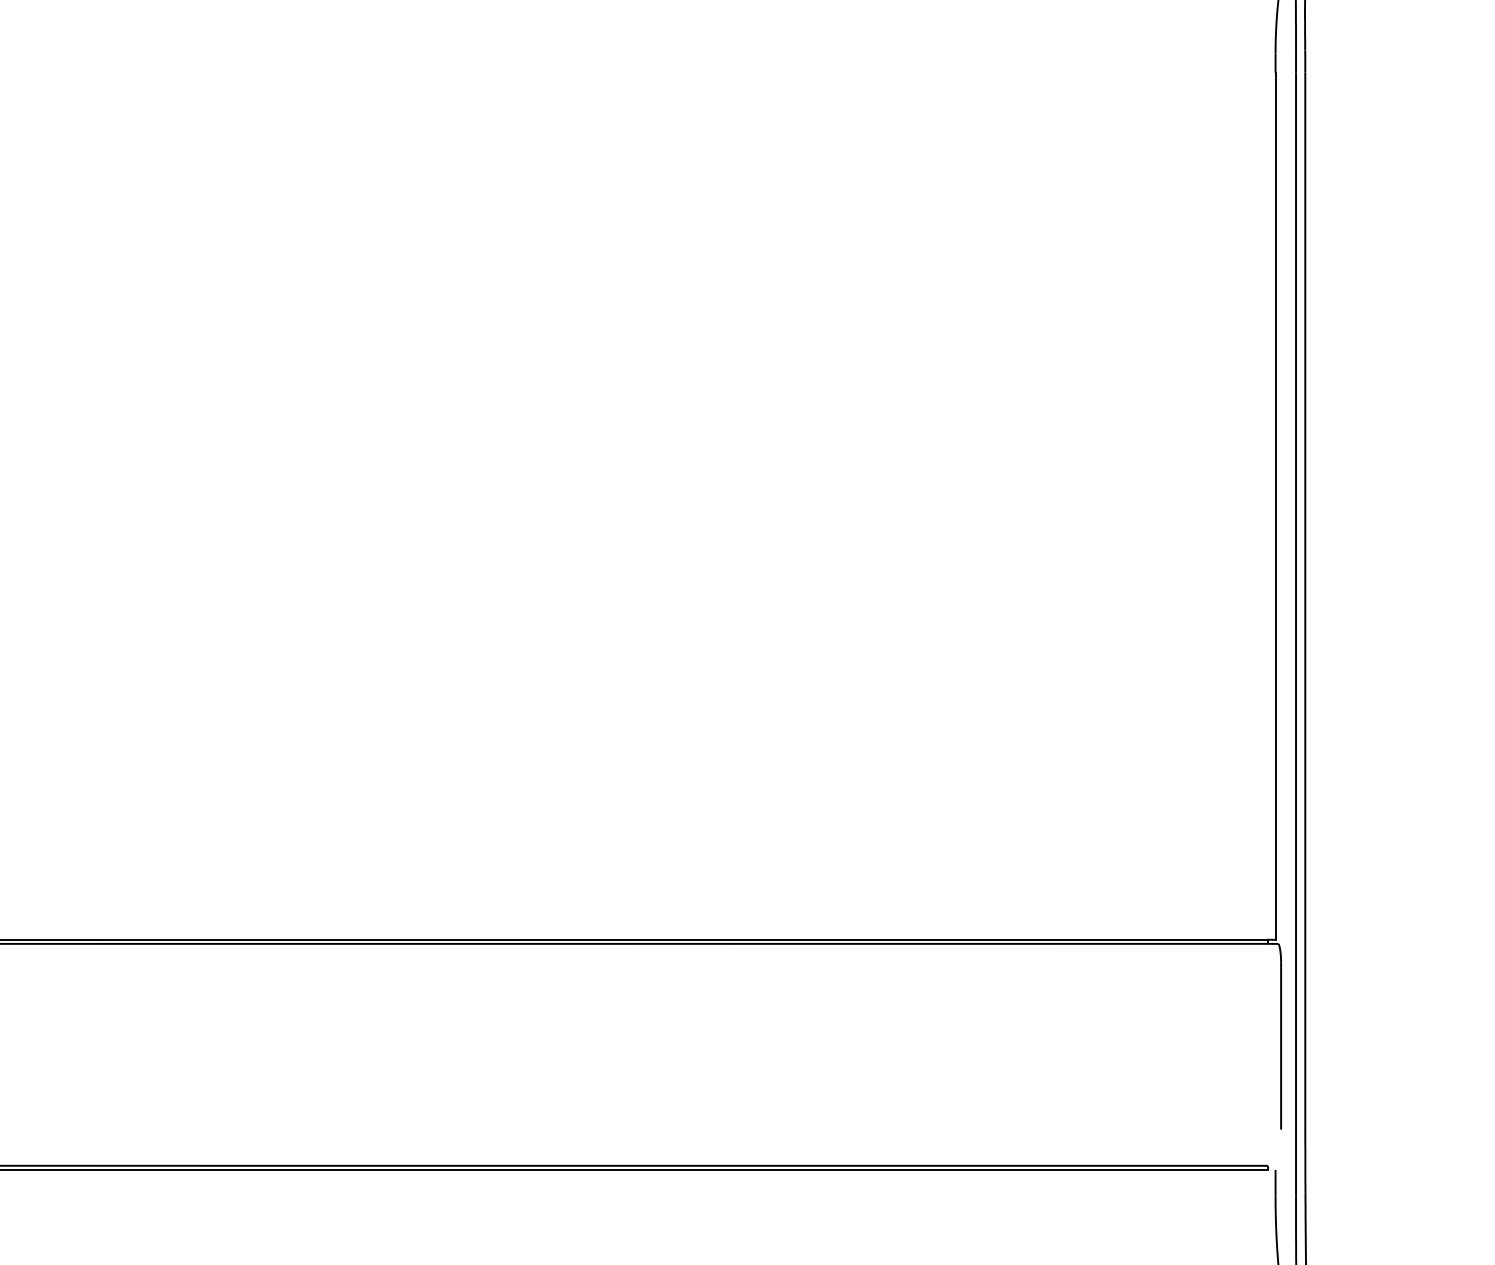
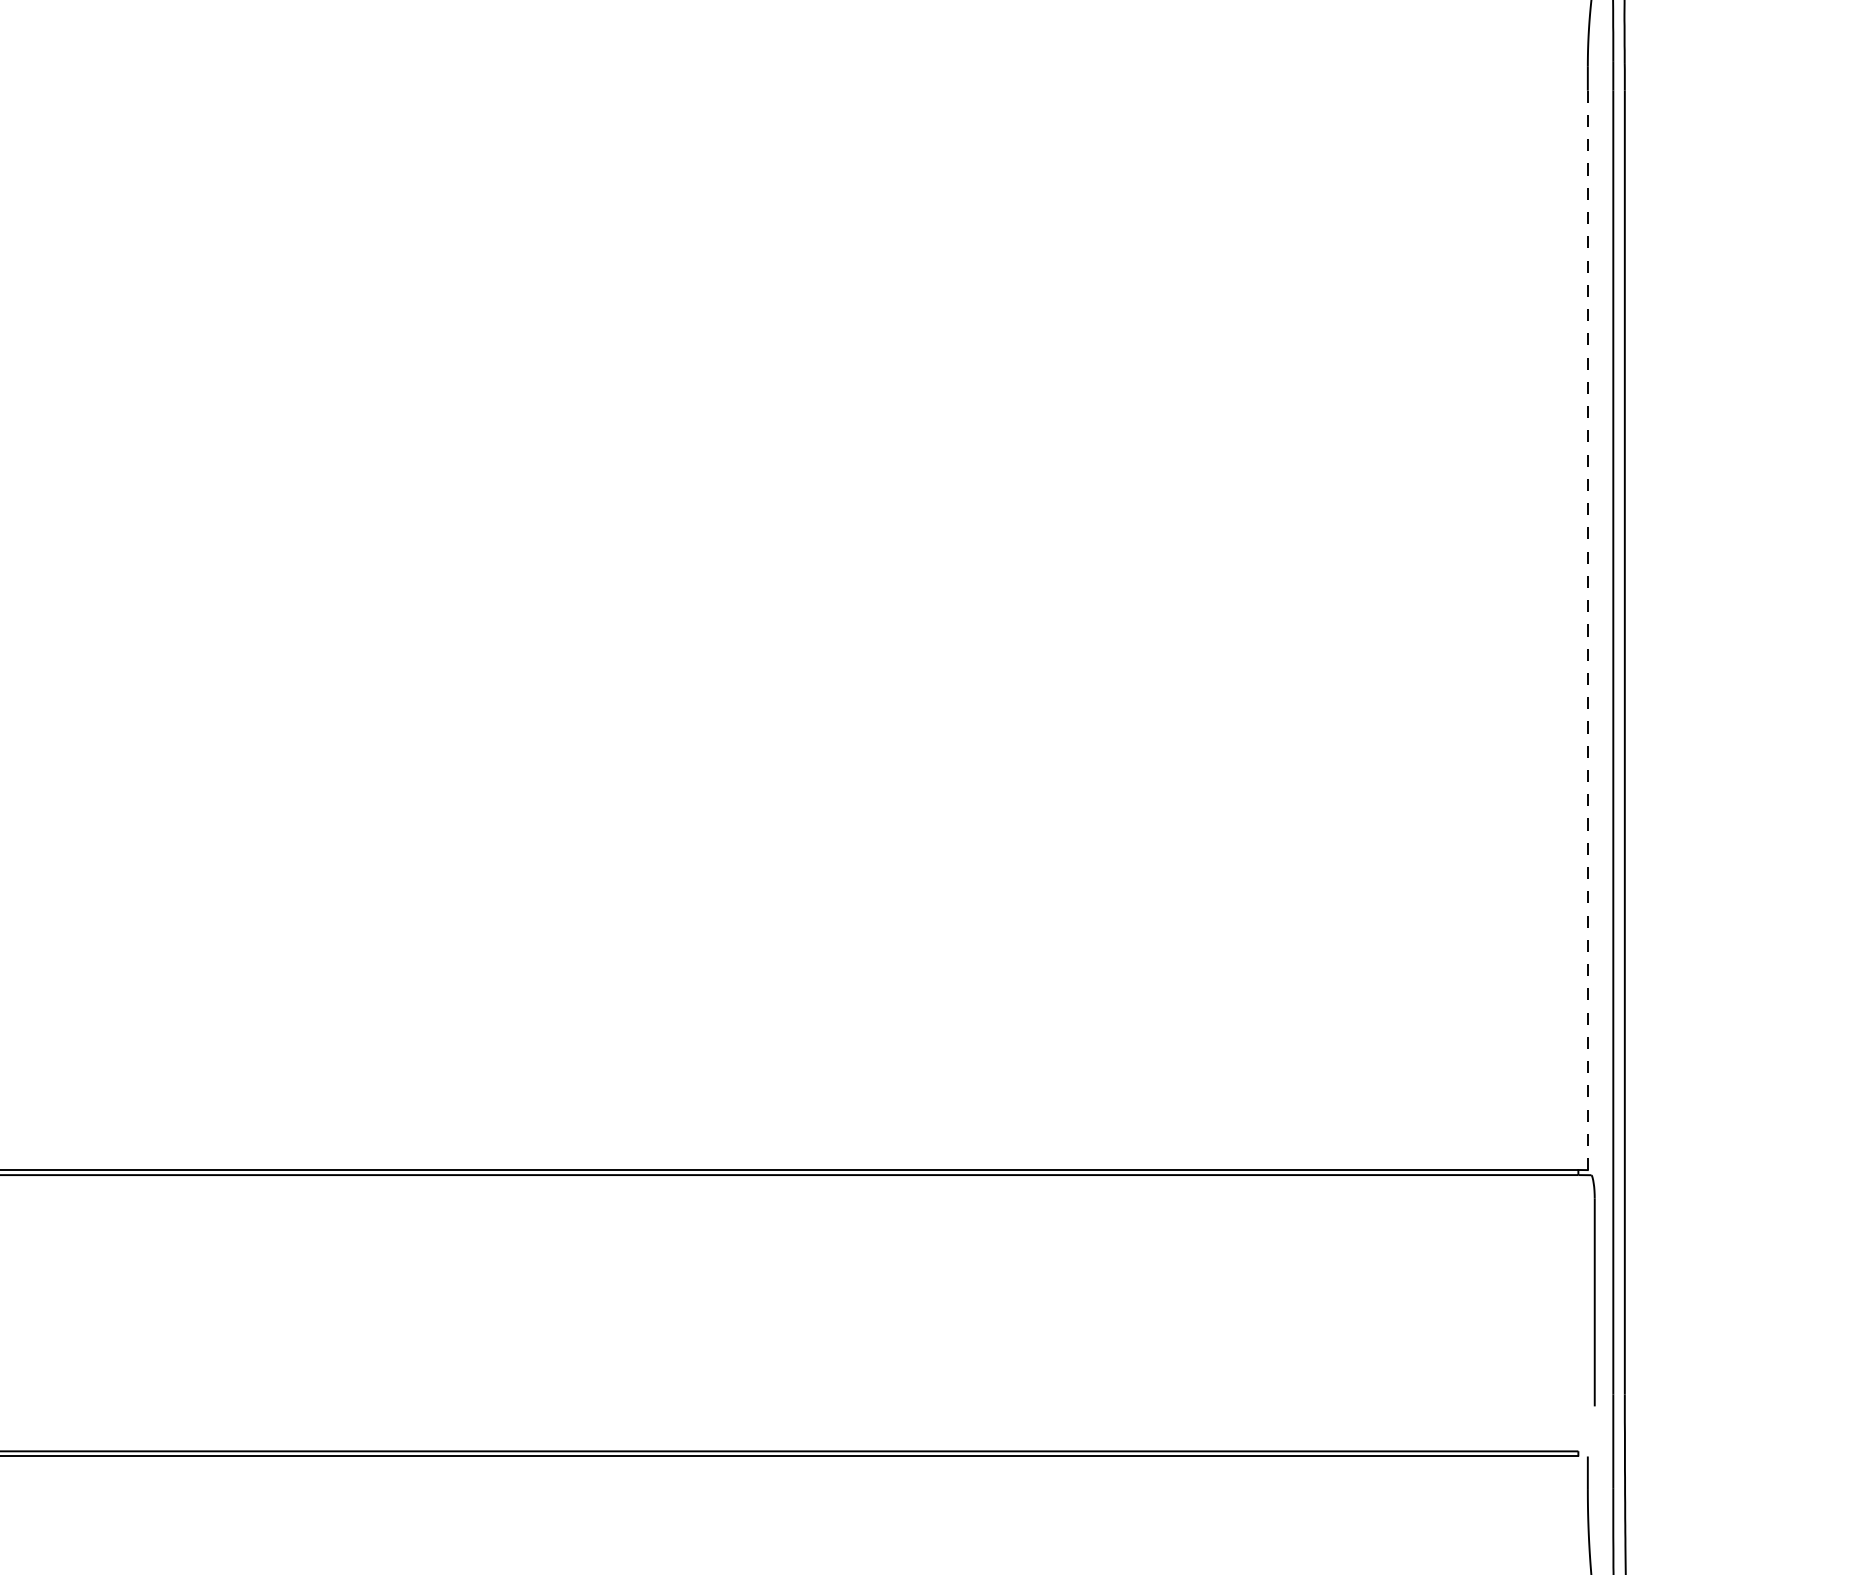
line: (1275, 506) -> (1587, 630), solid -> dashed

